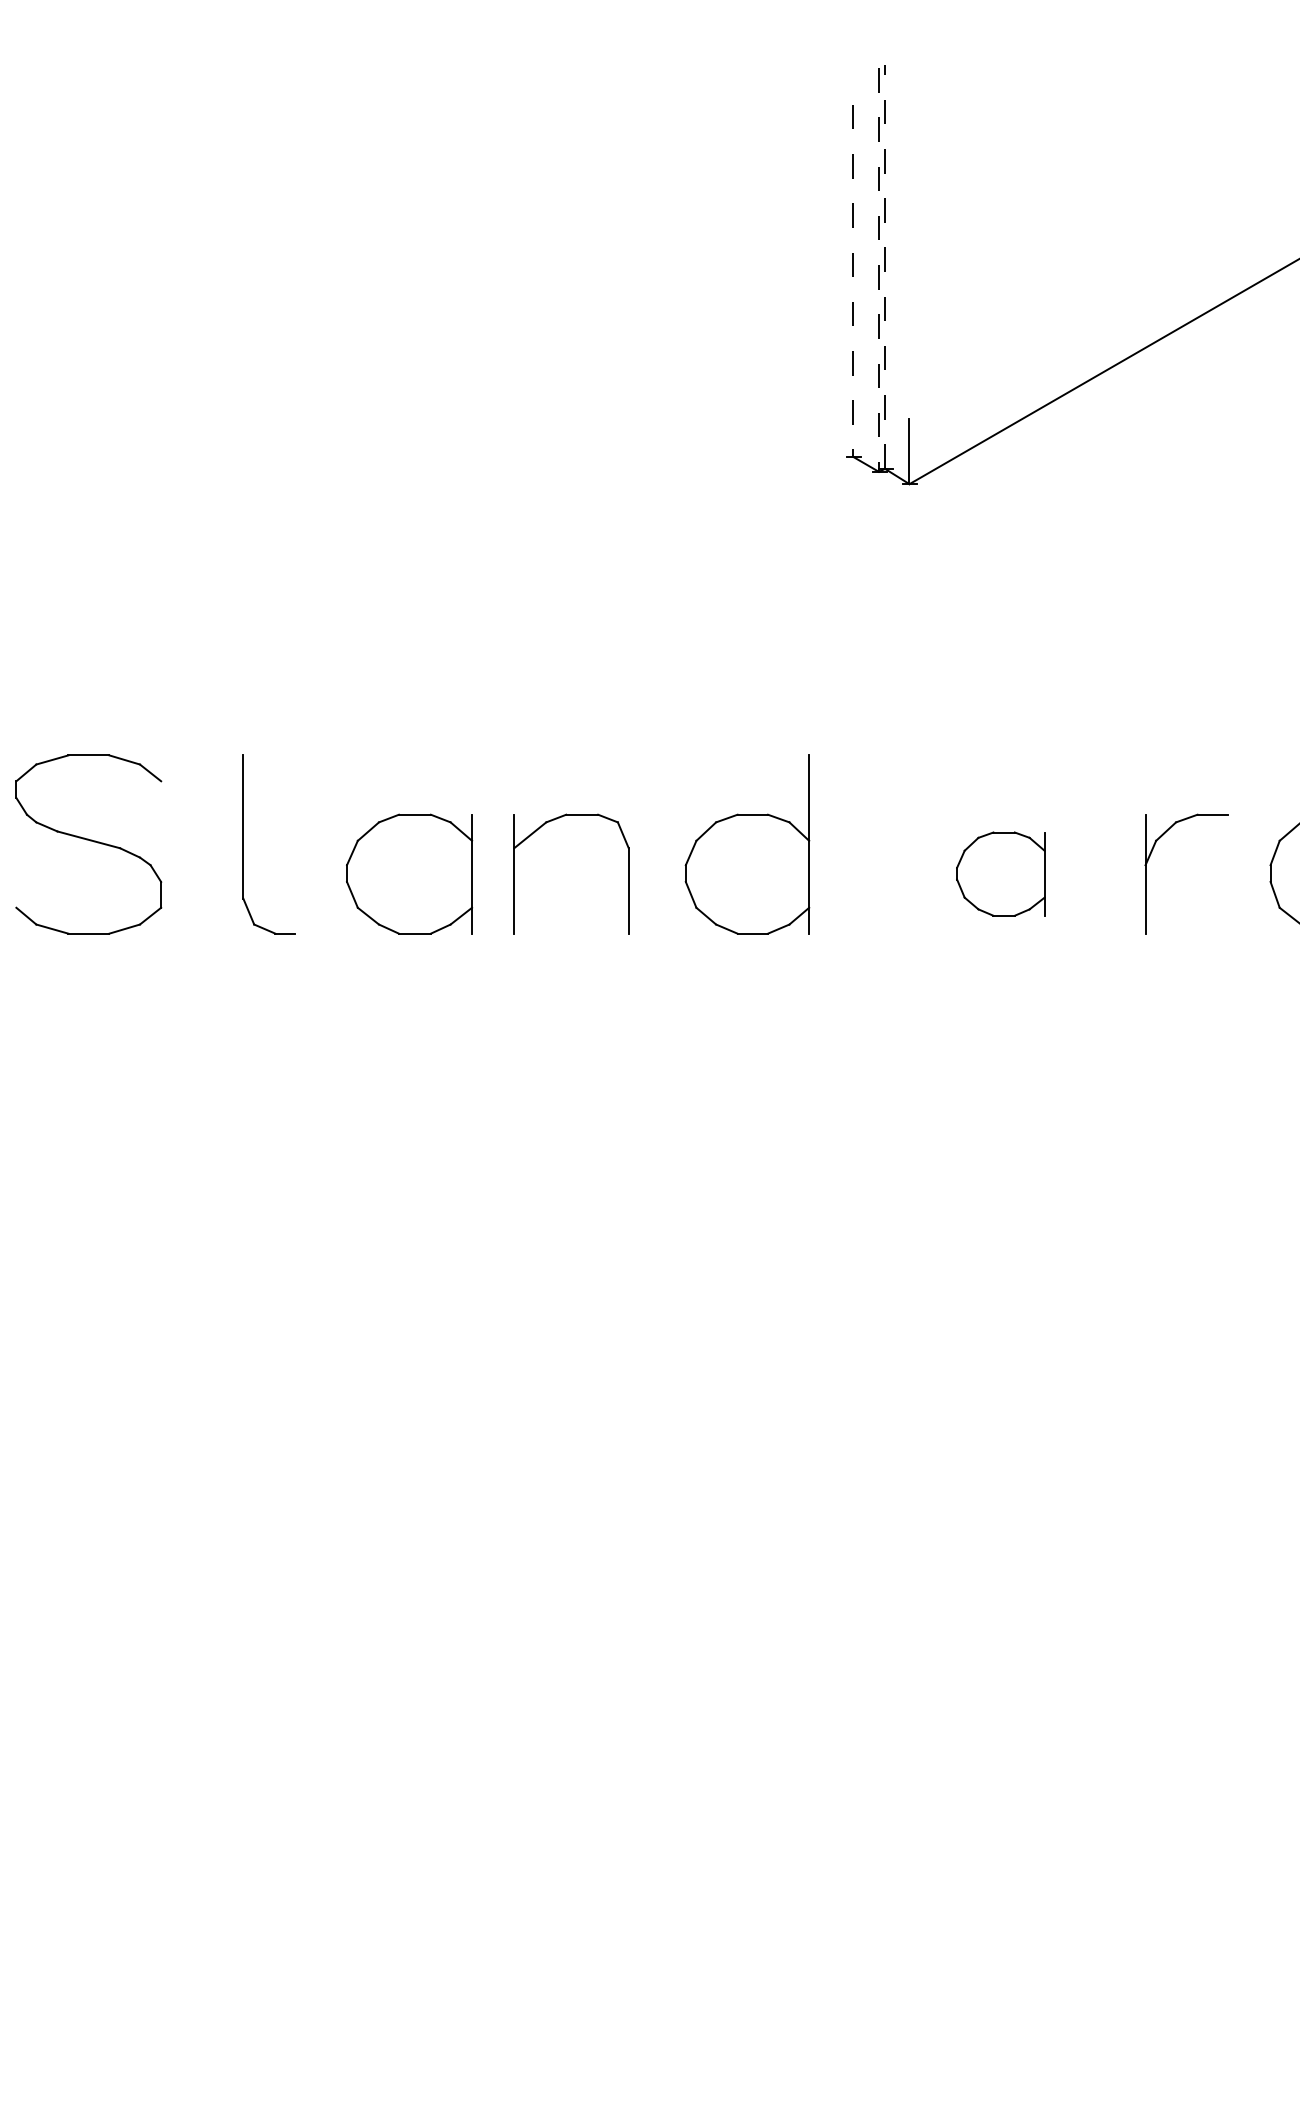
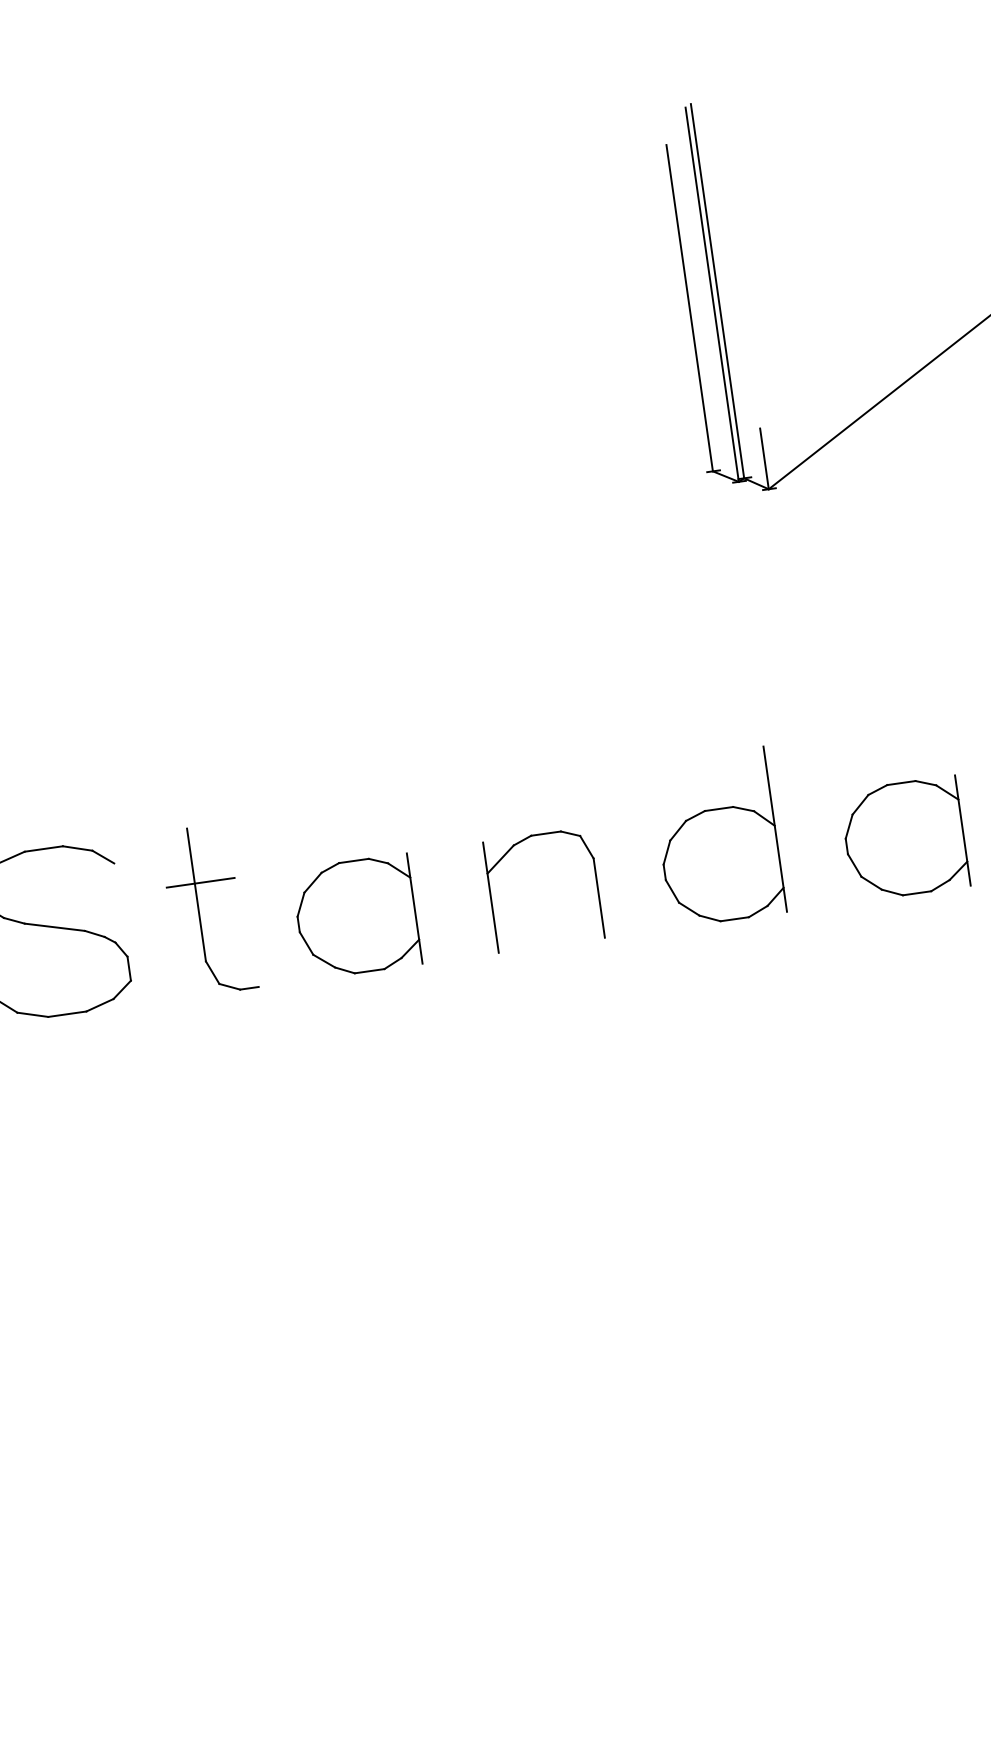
line: (885, 267) -> (717, 291), dashed -> solid
line: (878, 270) -> (711, 295), dashed -> solid
line: (853, 281) -> (690, 308), dashed -> solid
line: (249, 814) -> (200, 882), added
part: (539, 829) -> (508, 852), moved
part: (747, 844) -> (718, 837), moved
part: (1000, 873) -> (904, 838), size x1.43

